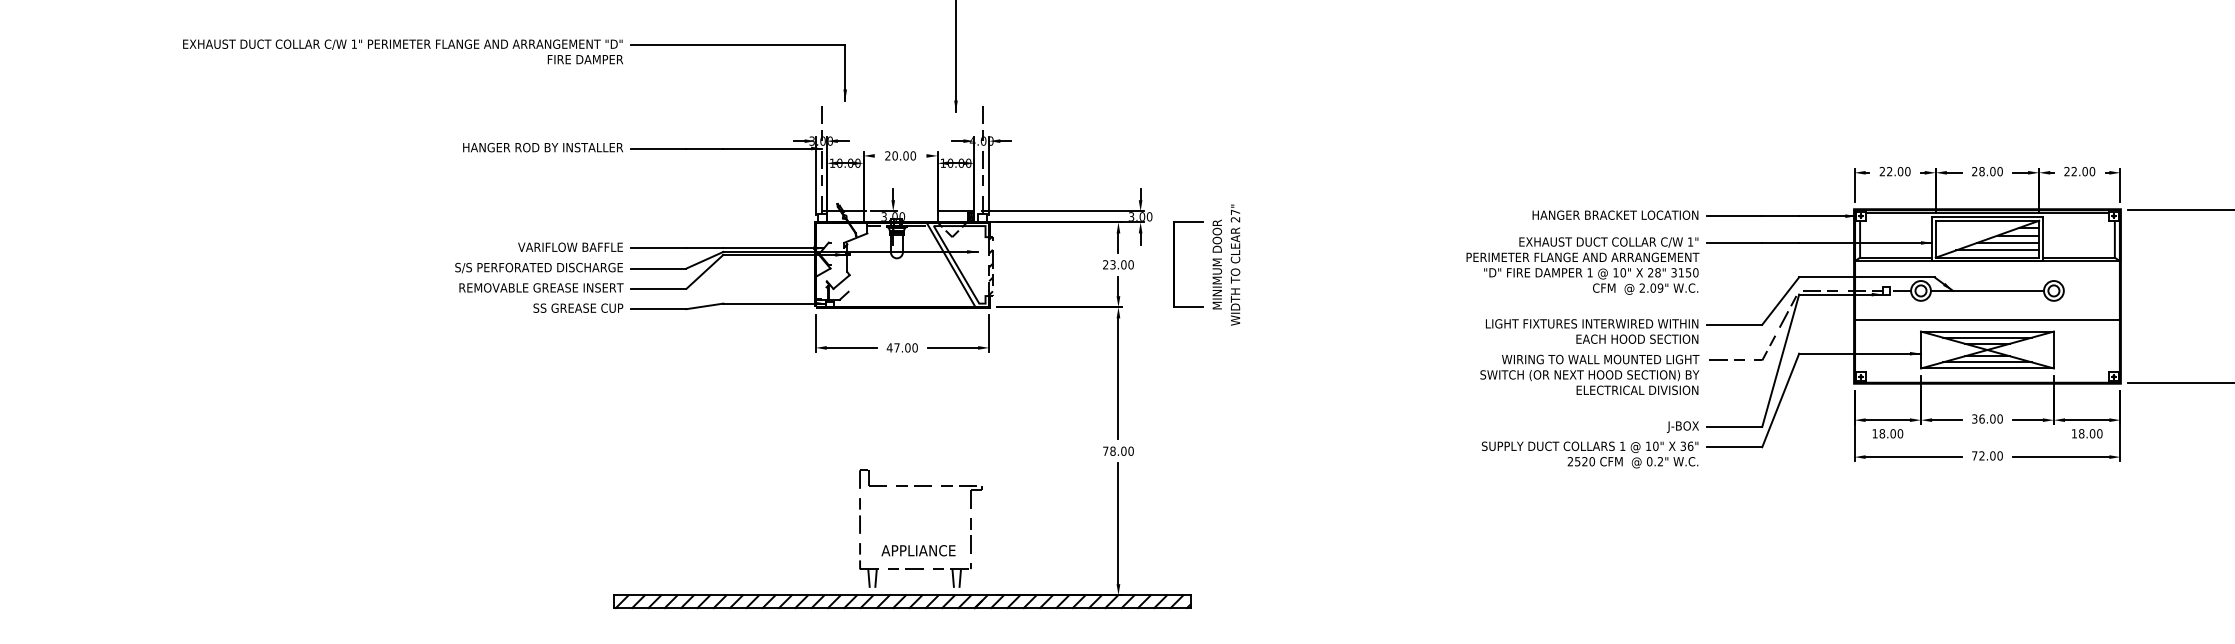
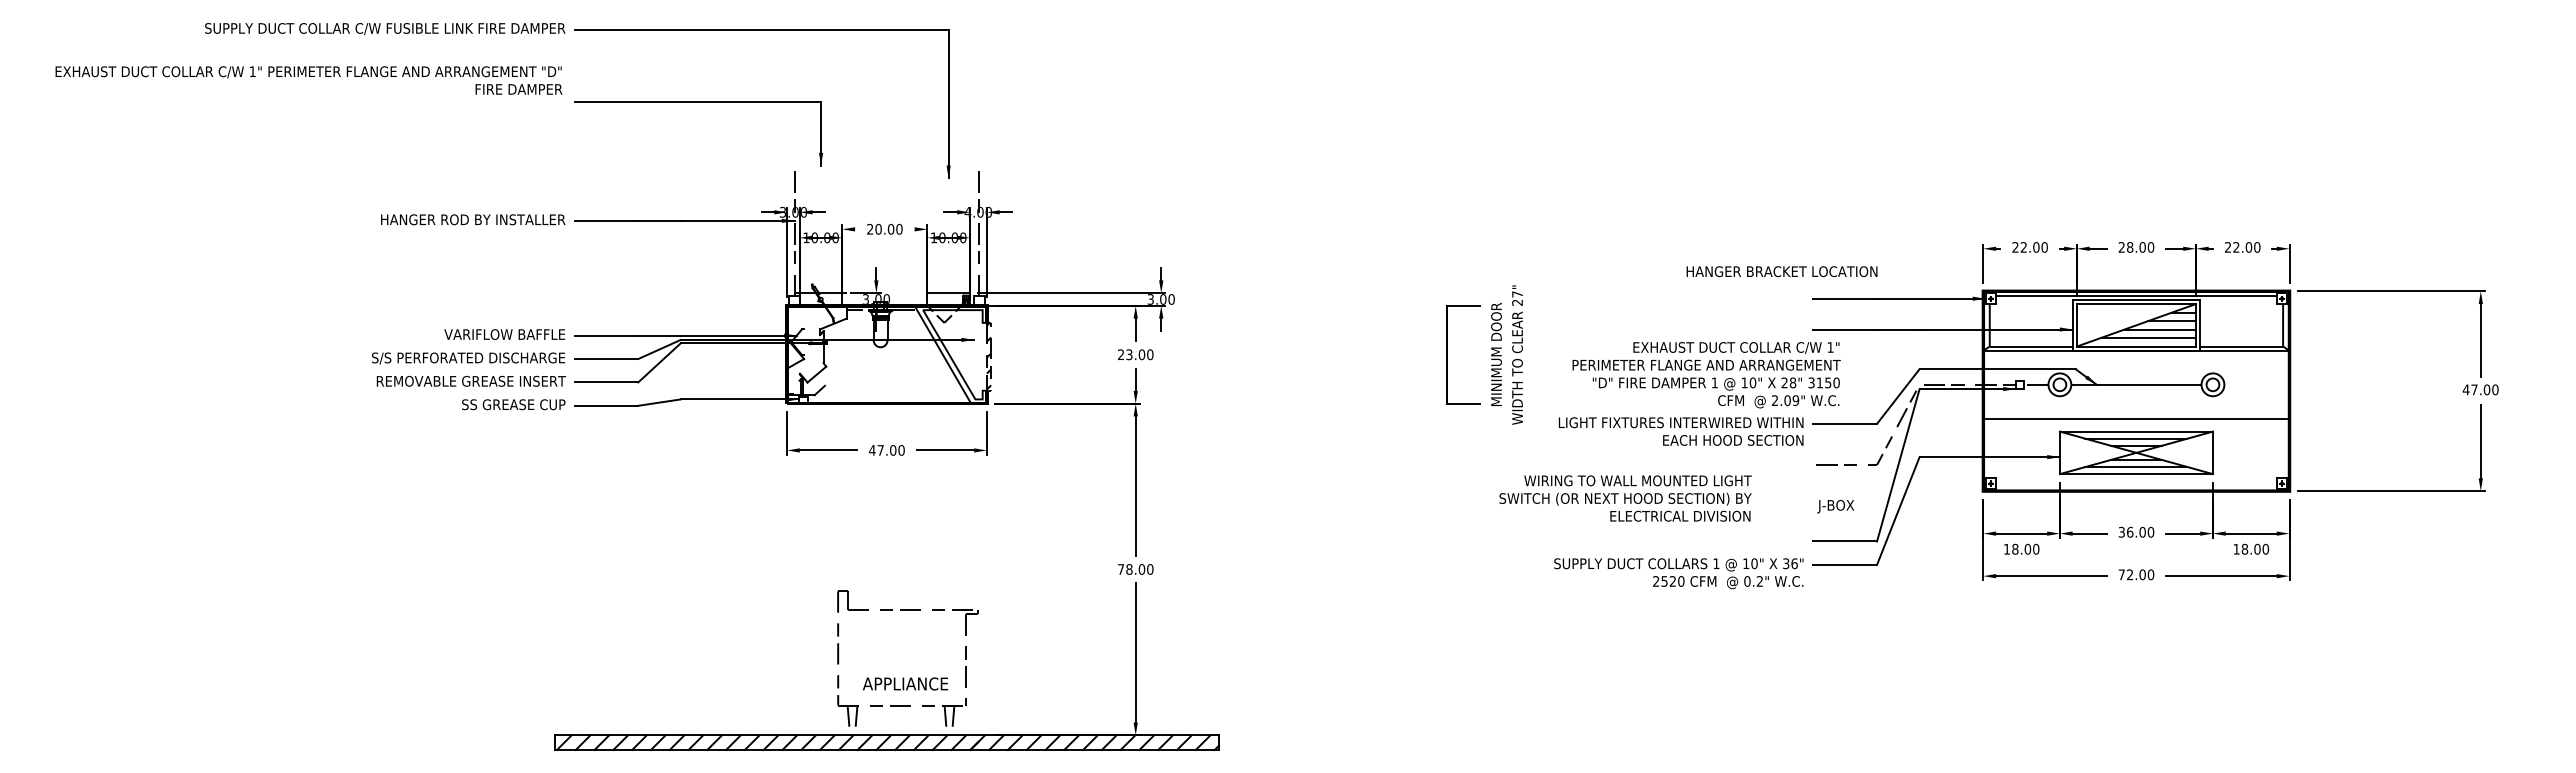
text: (402, 51) -> (308, 80), moved
text: (1614, 215) -> (1781, 271), moved
part: (1212, 264) -> (1491, 354), moved
text: (1582, 266) -> (1706, 375), moved
text: (1589, 374) -> (1625, 498), moved
text: (1682, 426) -> (1835, 506), moved

